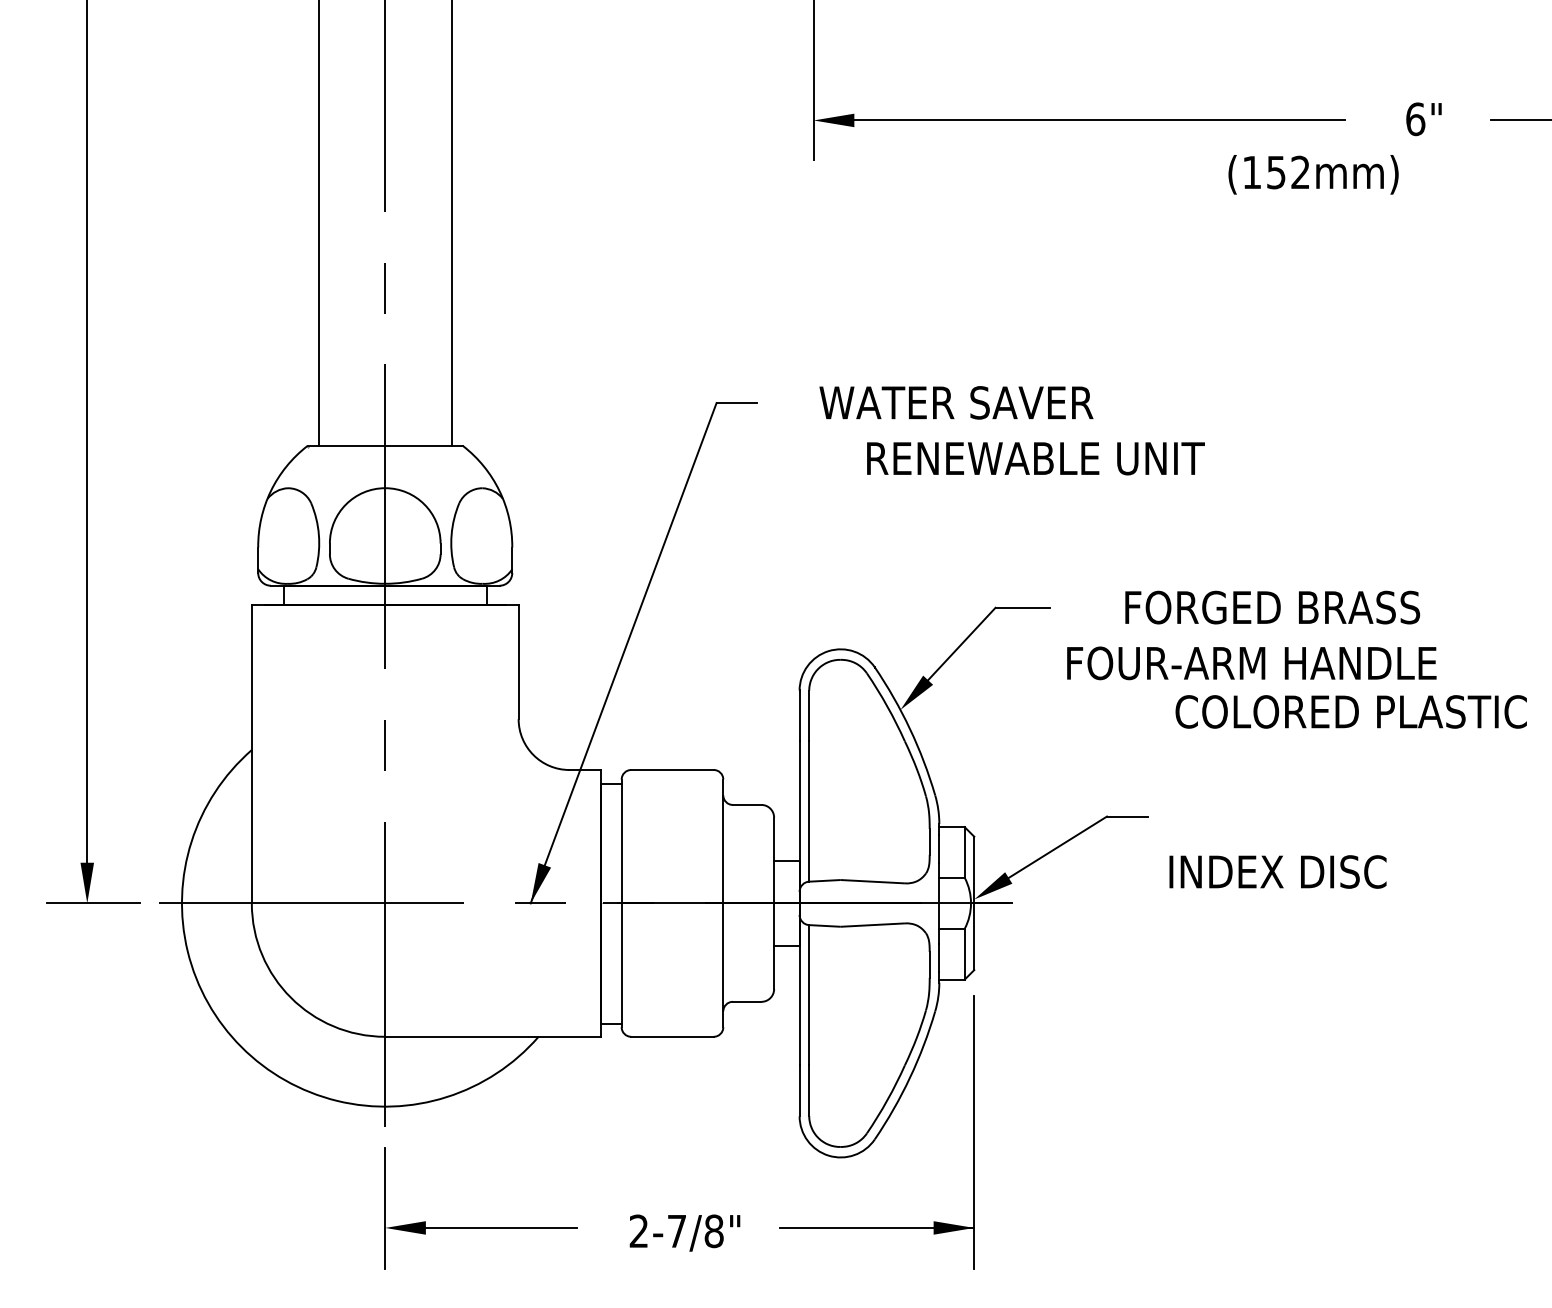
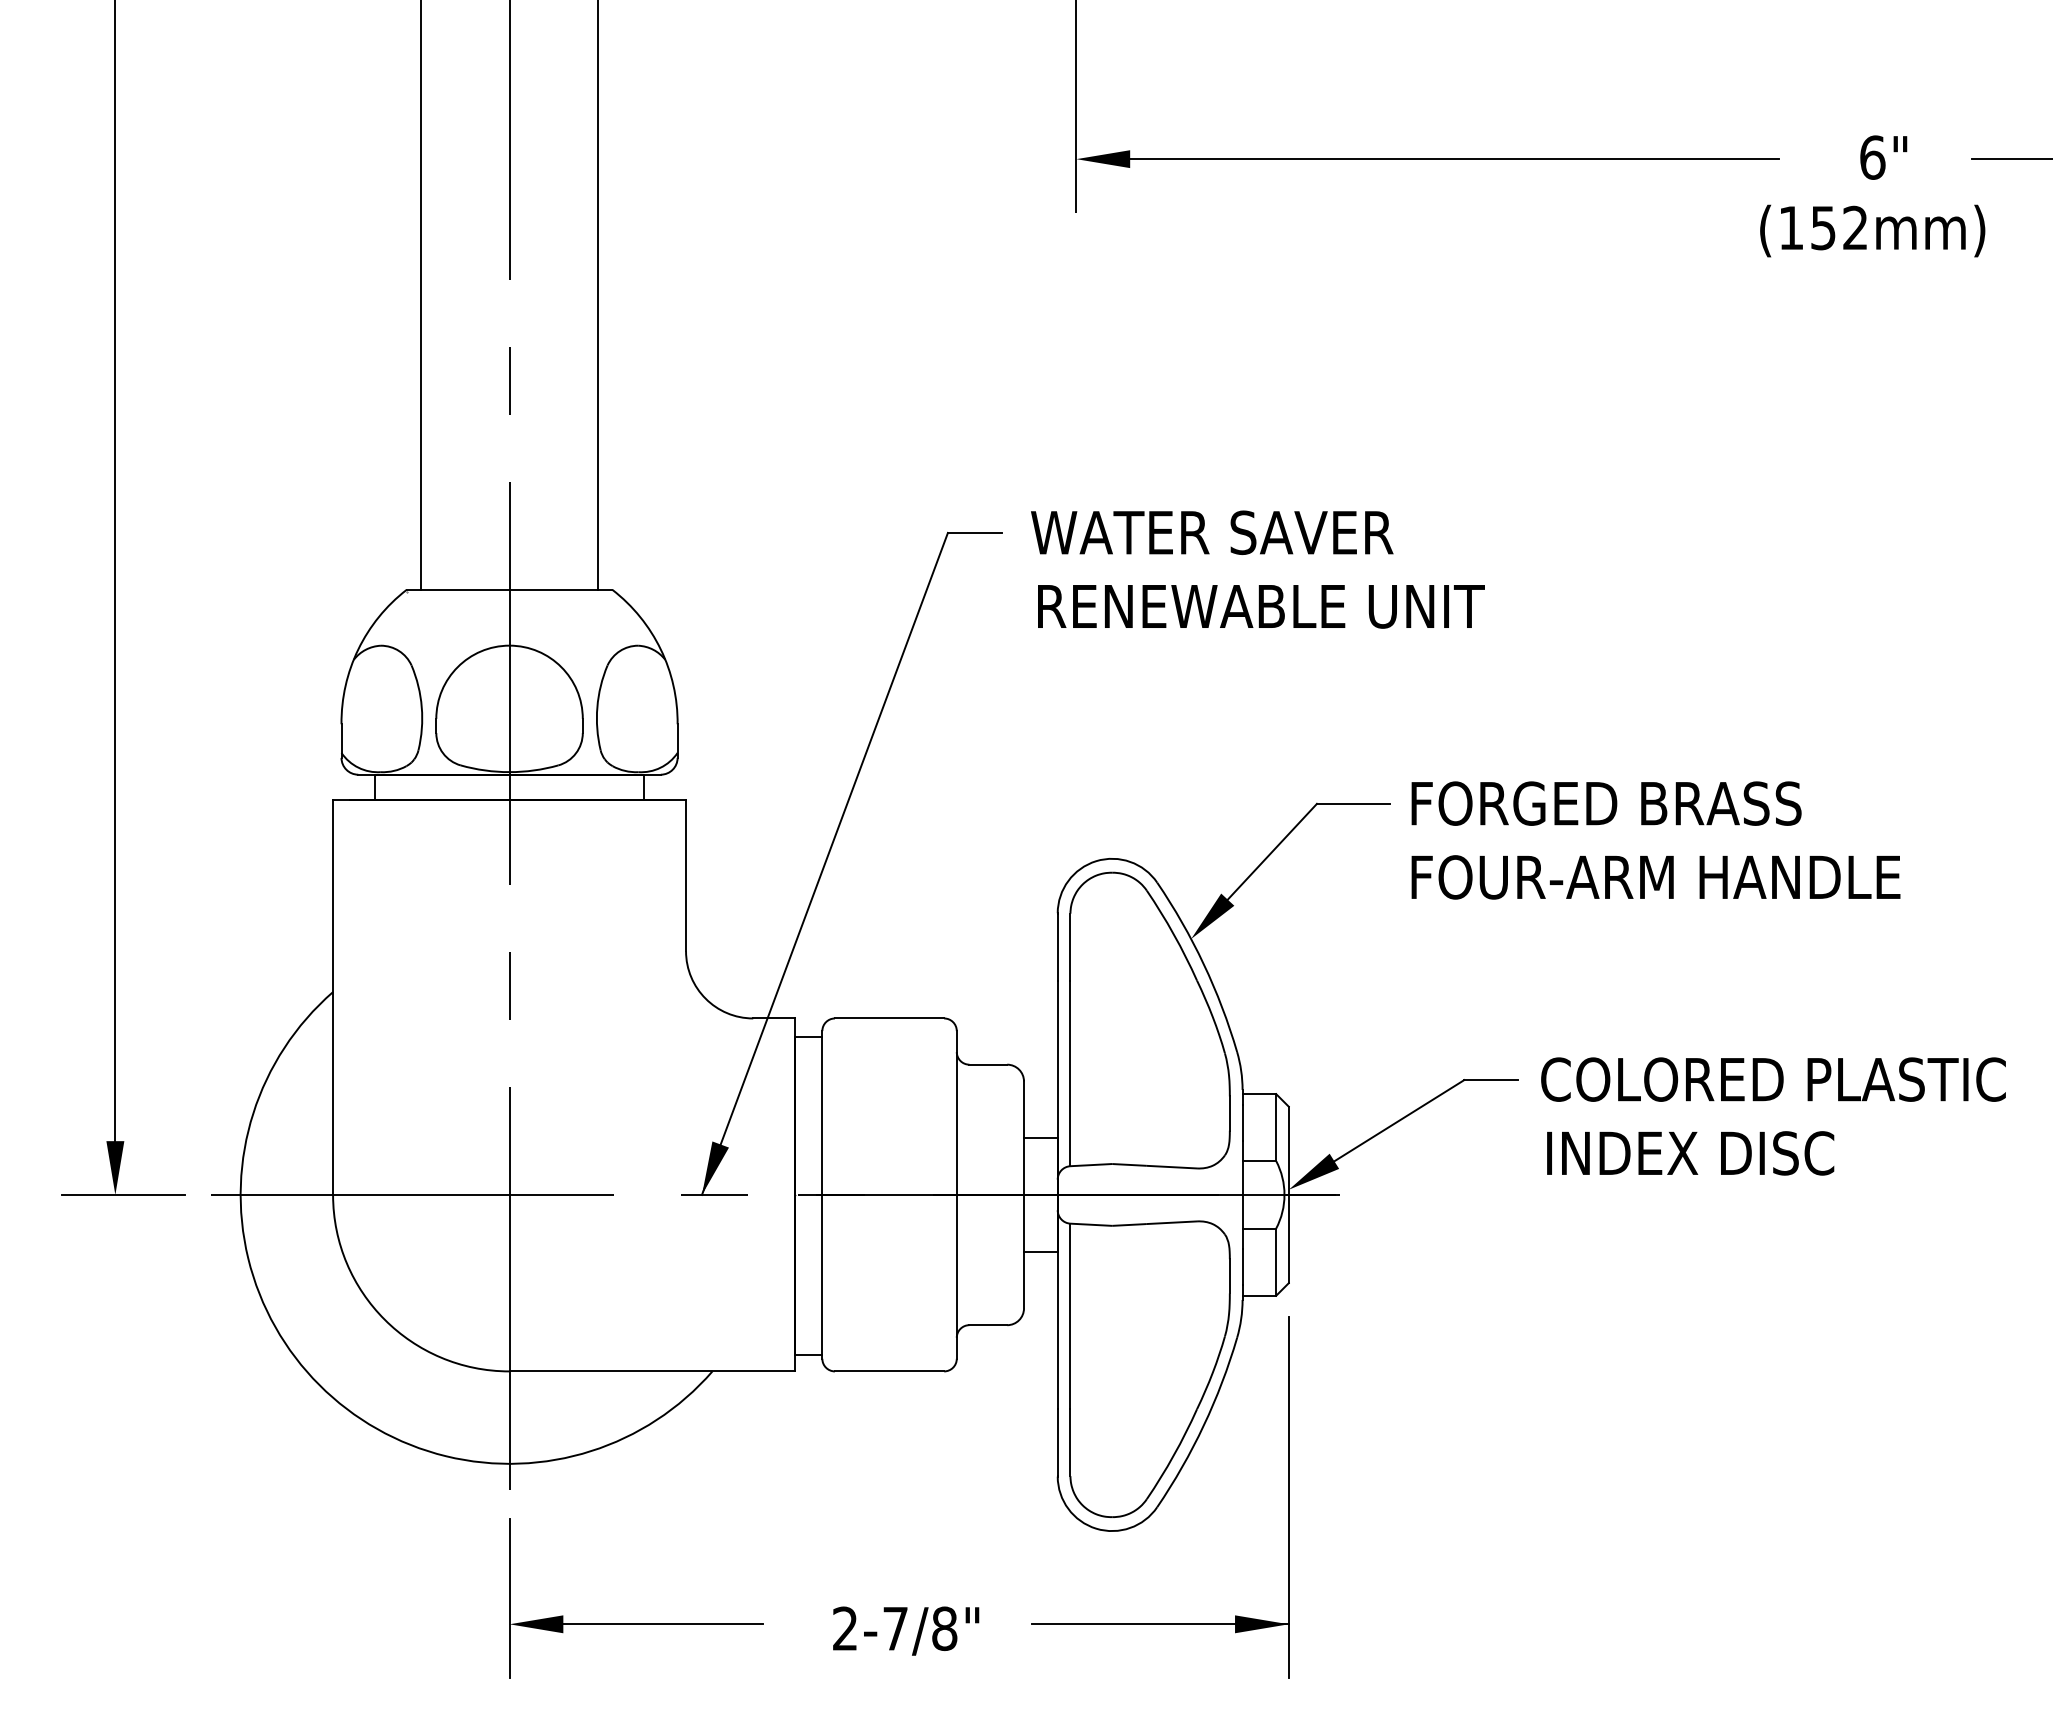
text: (1313, 174) -> (1872, 230), moved
text: (956, 402) -> (1212, 532), moved
text: (1036, 458) -> (1261, 606), moved
text: (1272, 607) -> (1606, 803), moved
text: (1351, 711) -> (1773, 1079), moved

